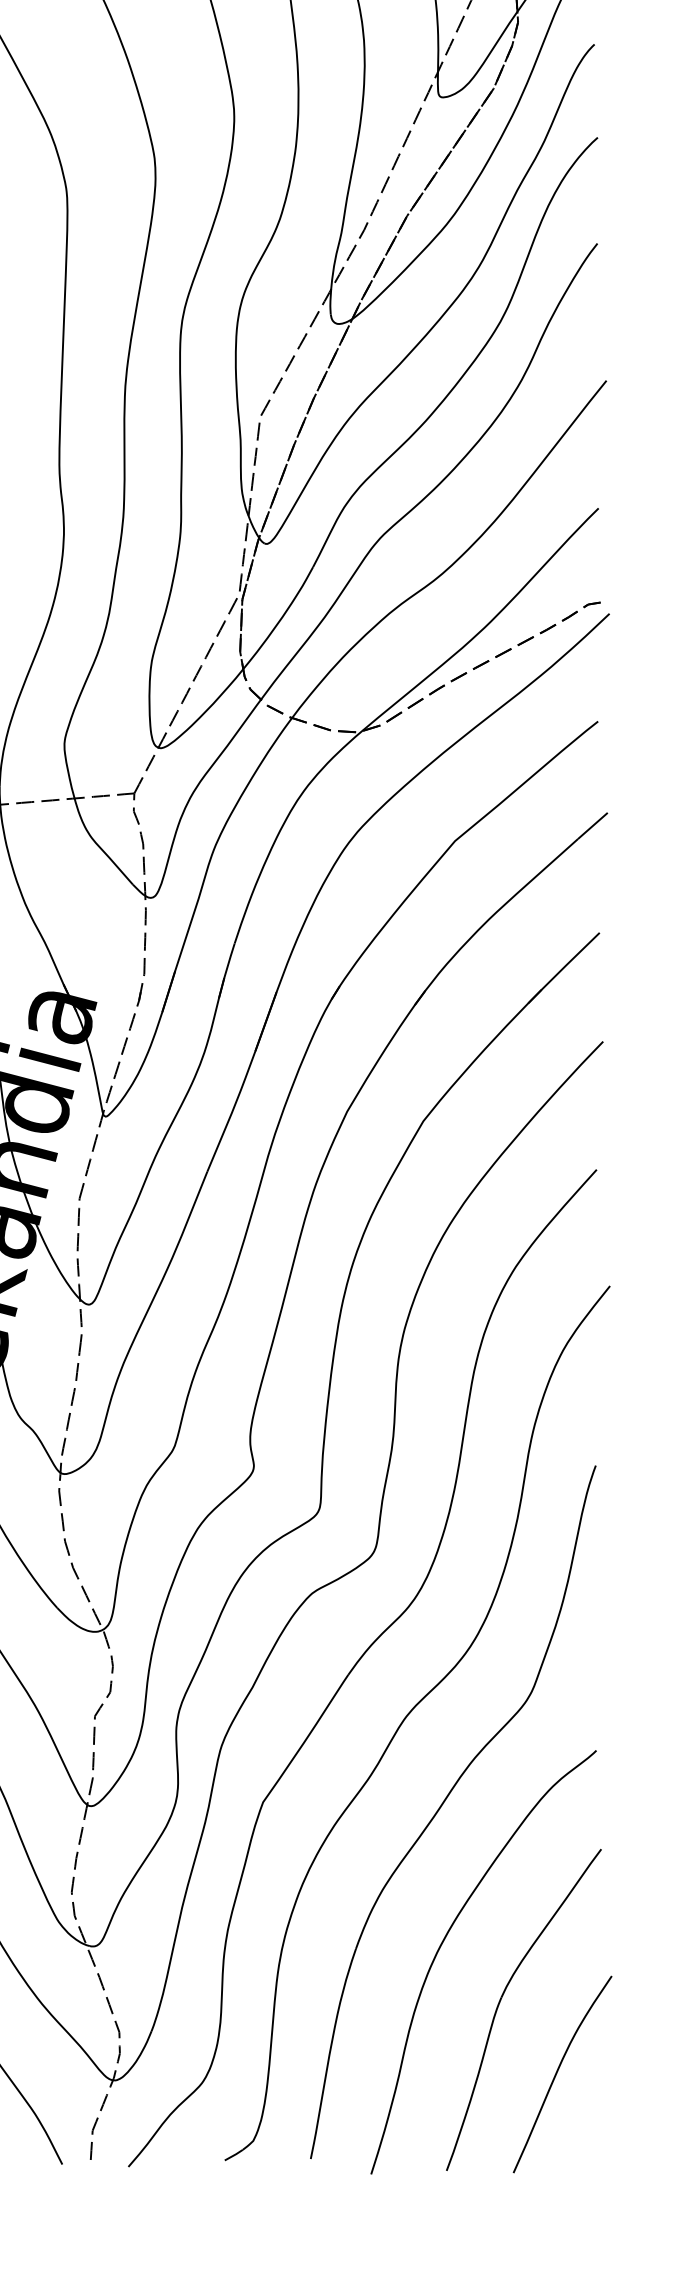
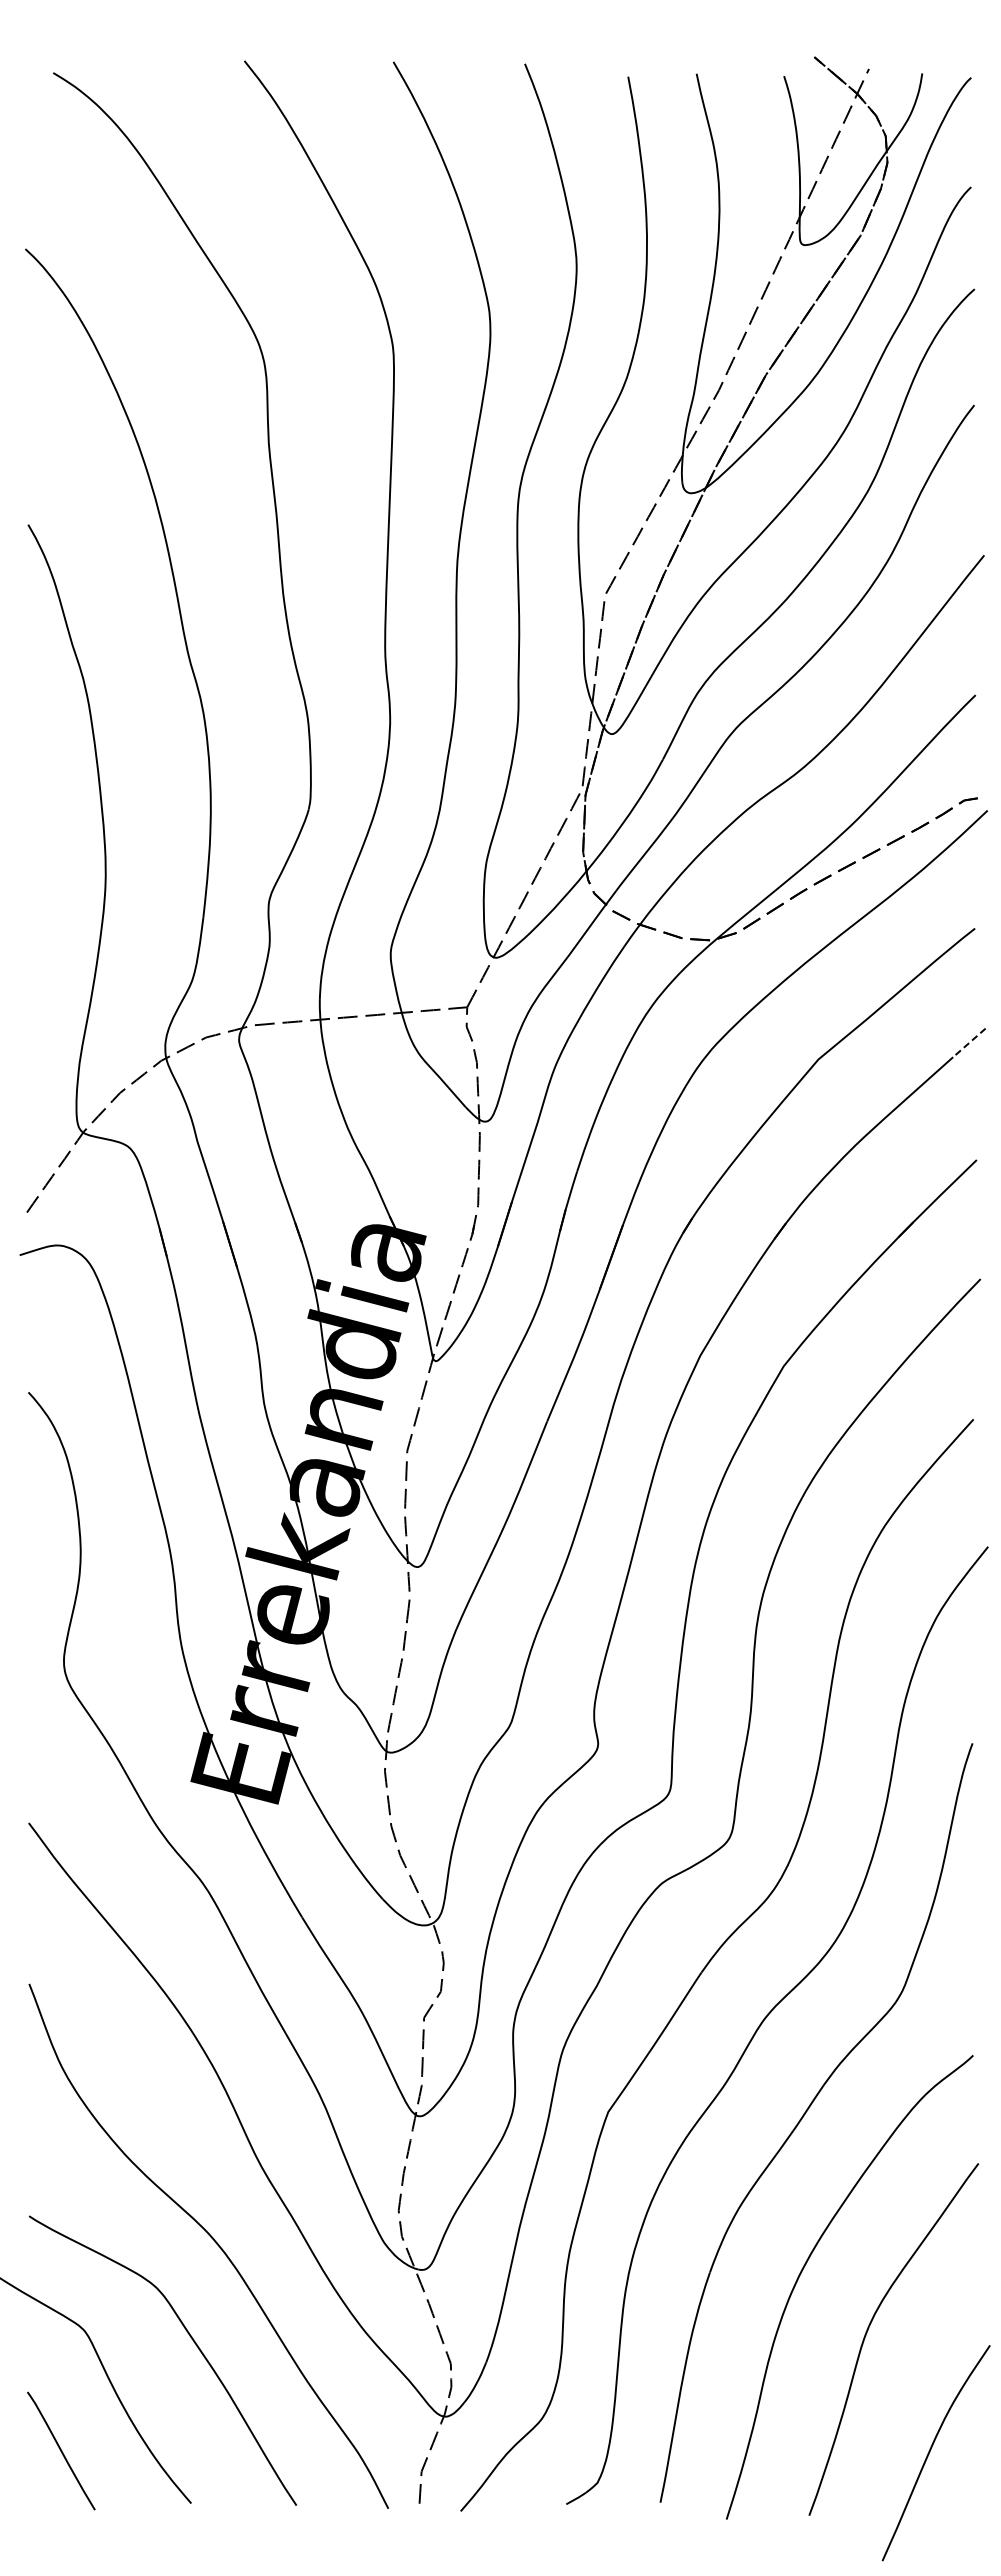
line: (593, 825) -> (969, 1042), solid -> dashed
curve: (557, 2073) -> (930, 2452), moved

